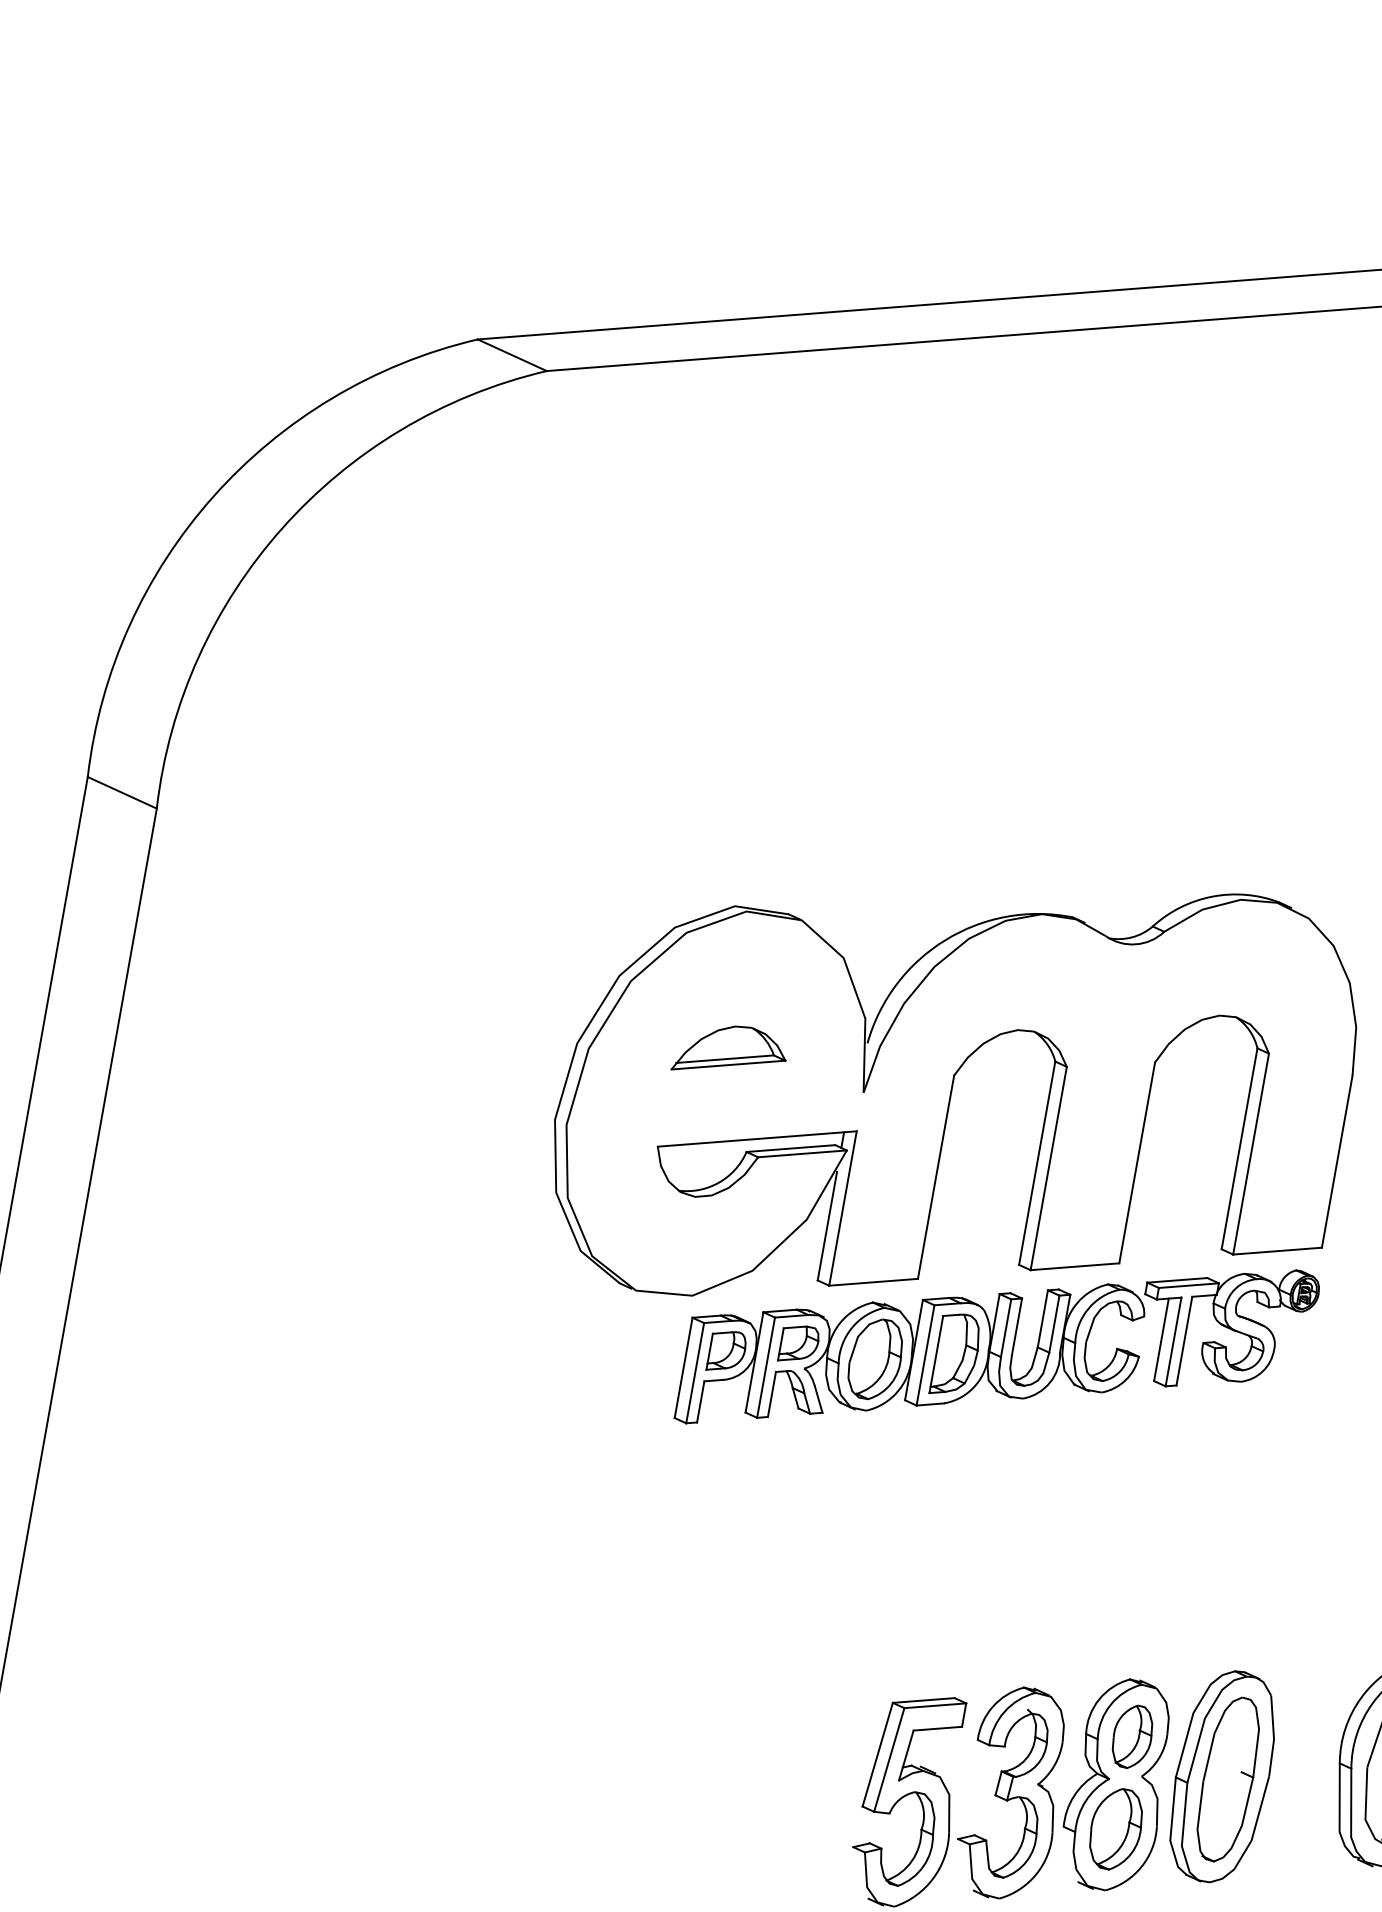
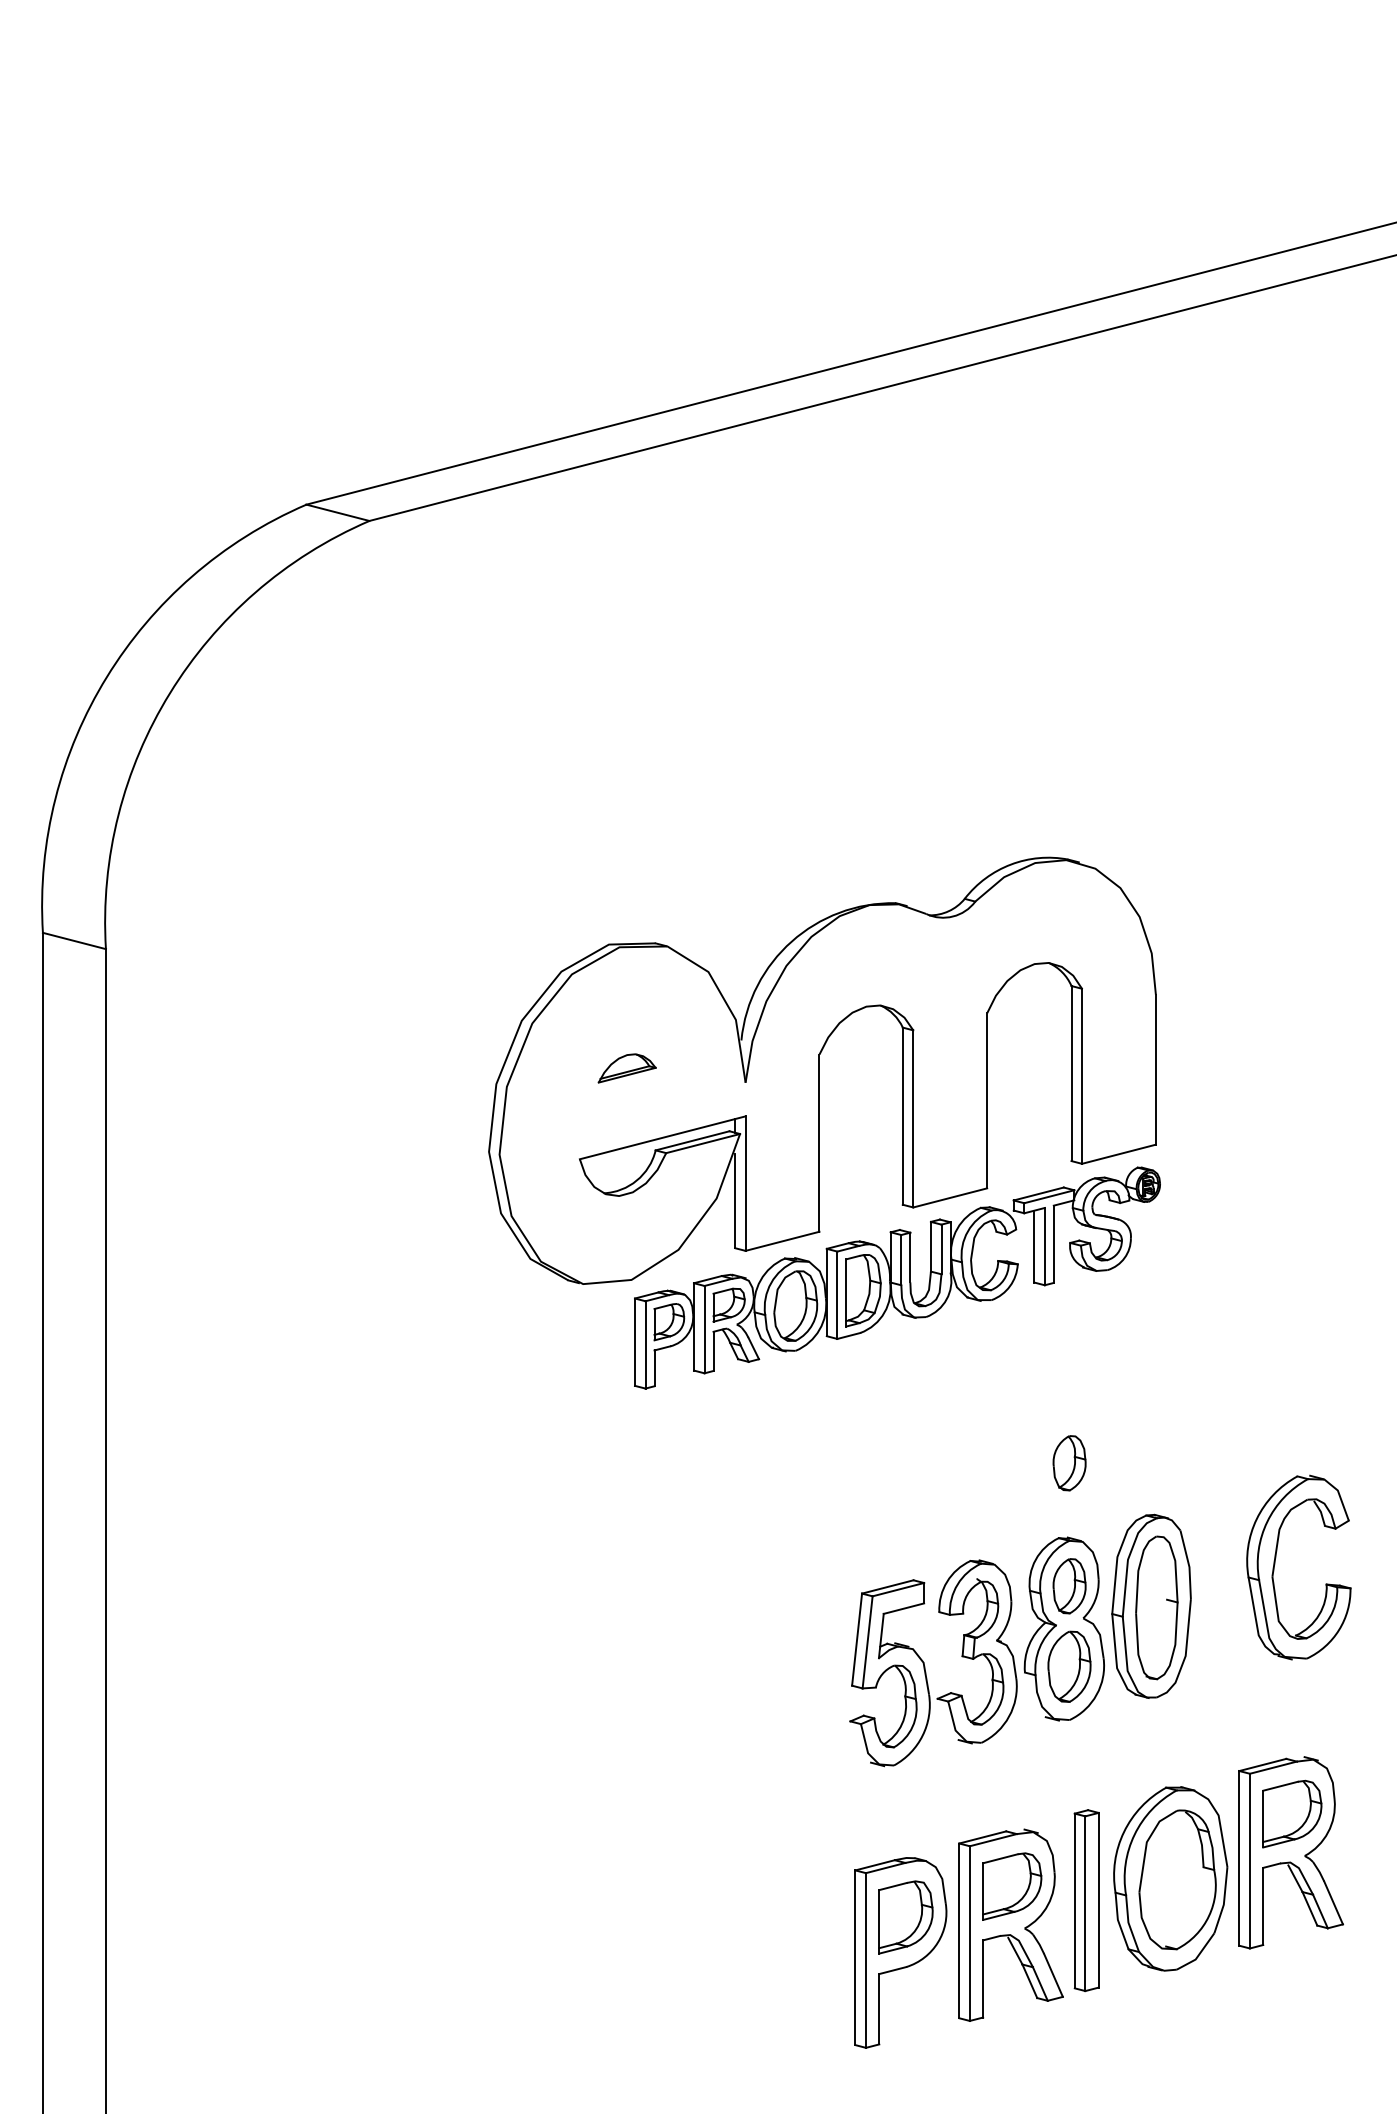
part: (729, 1052) -> (626, 1068), size x0.6
part: (1157, 1595) -> (1069, 1463), added

